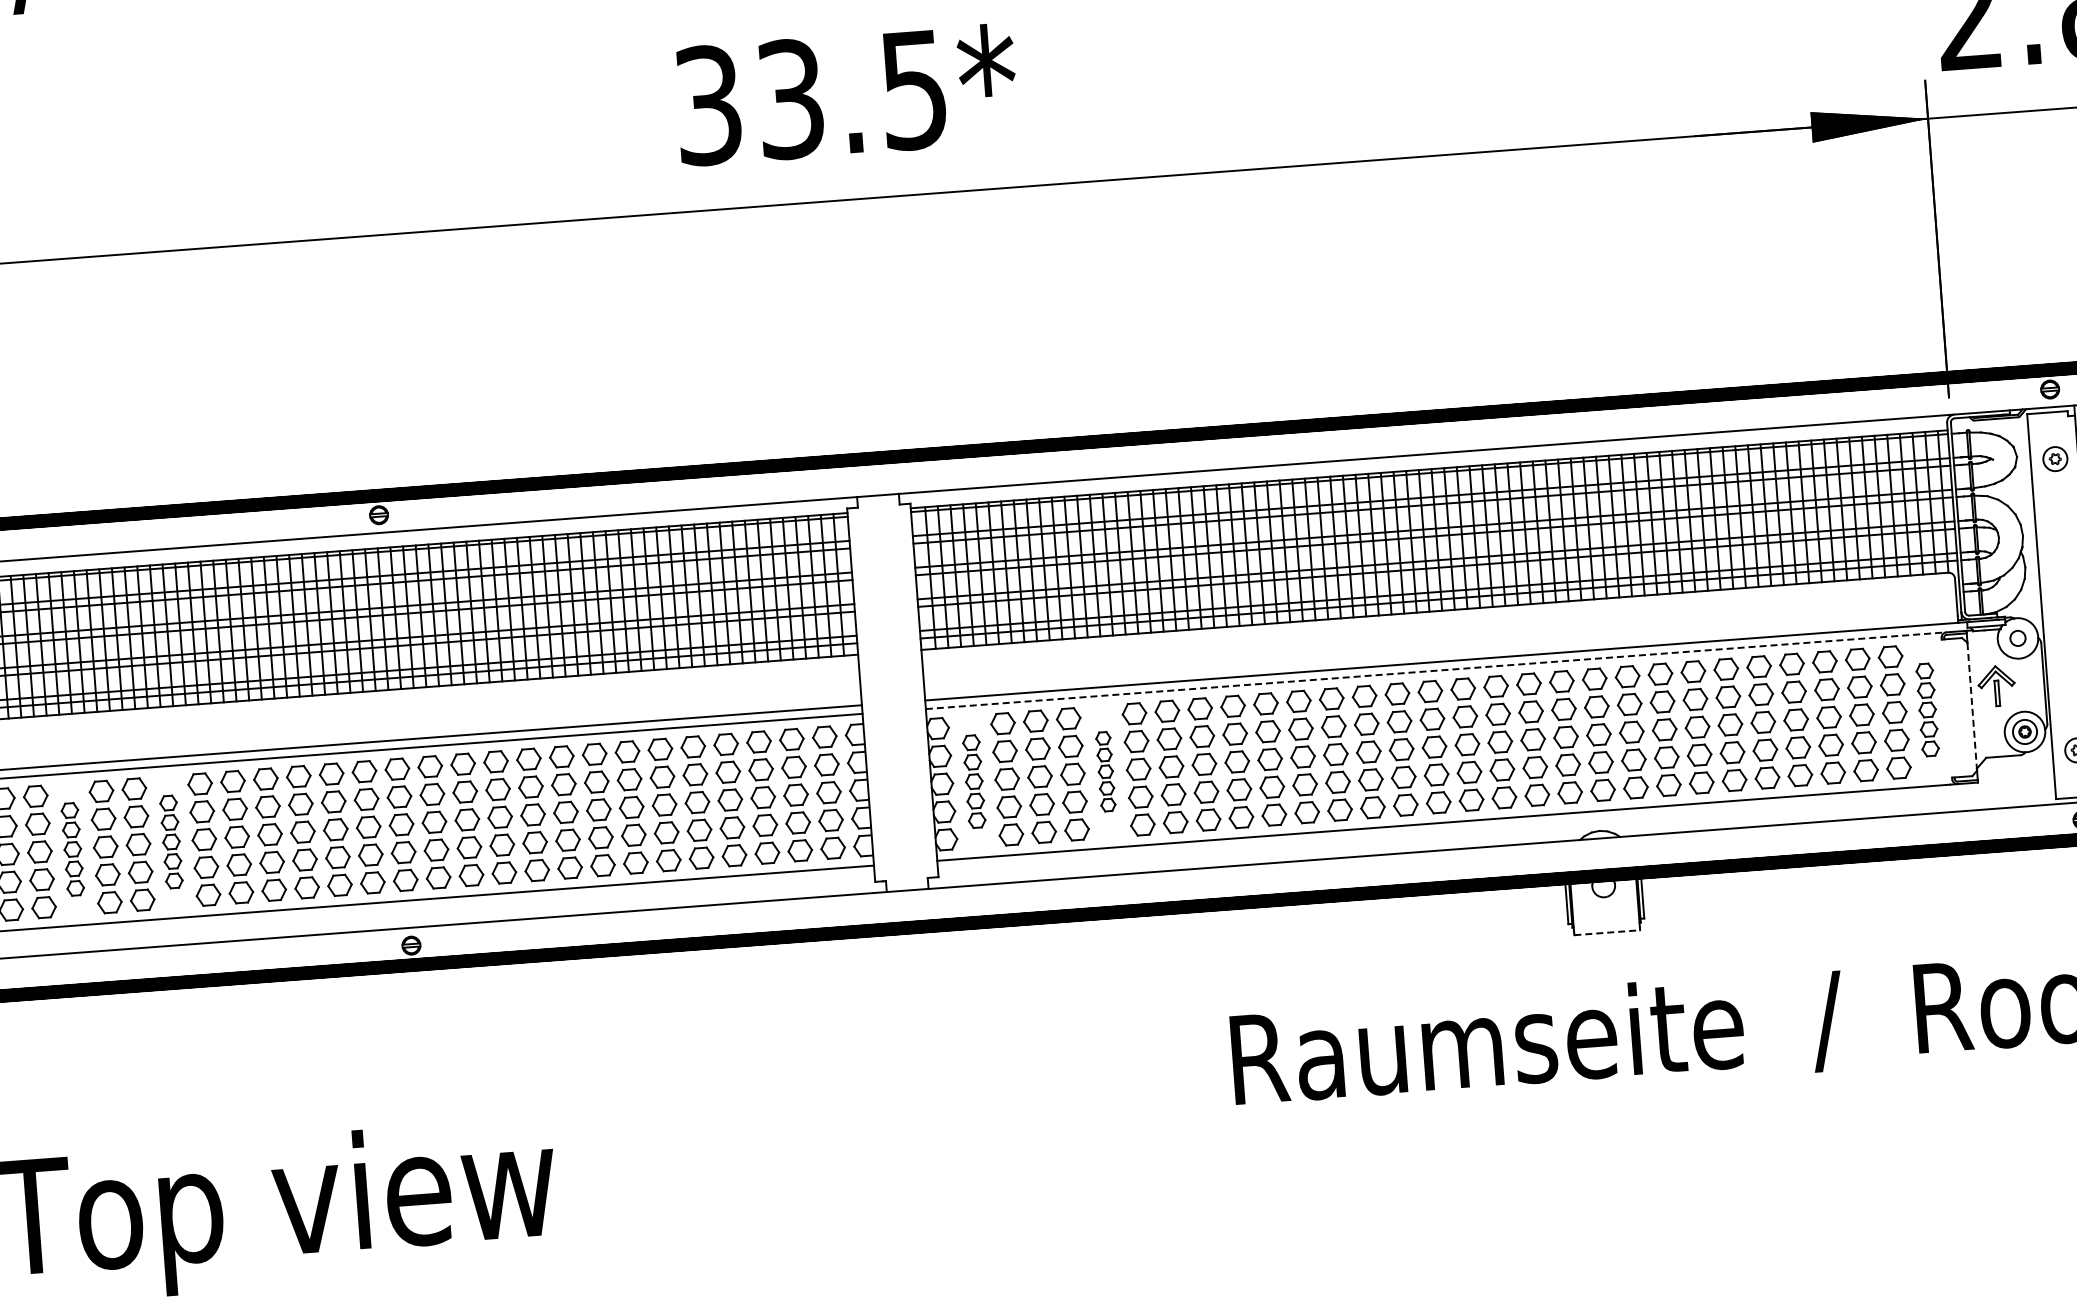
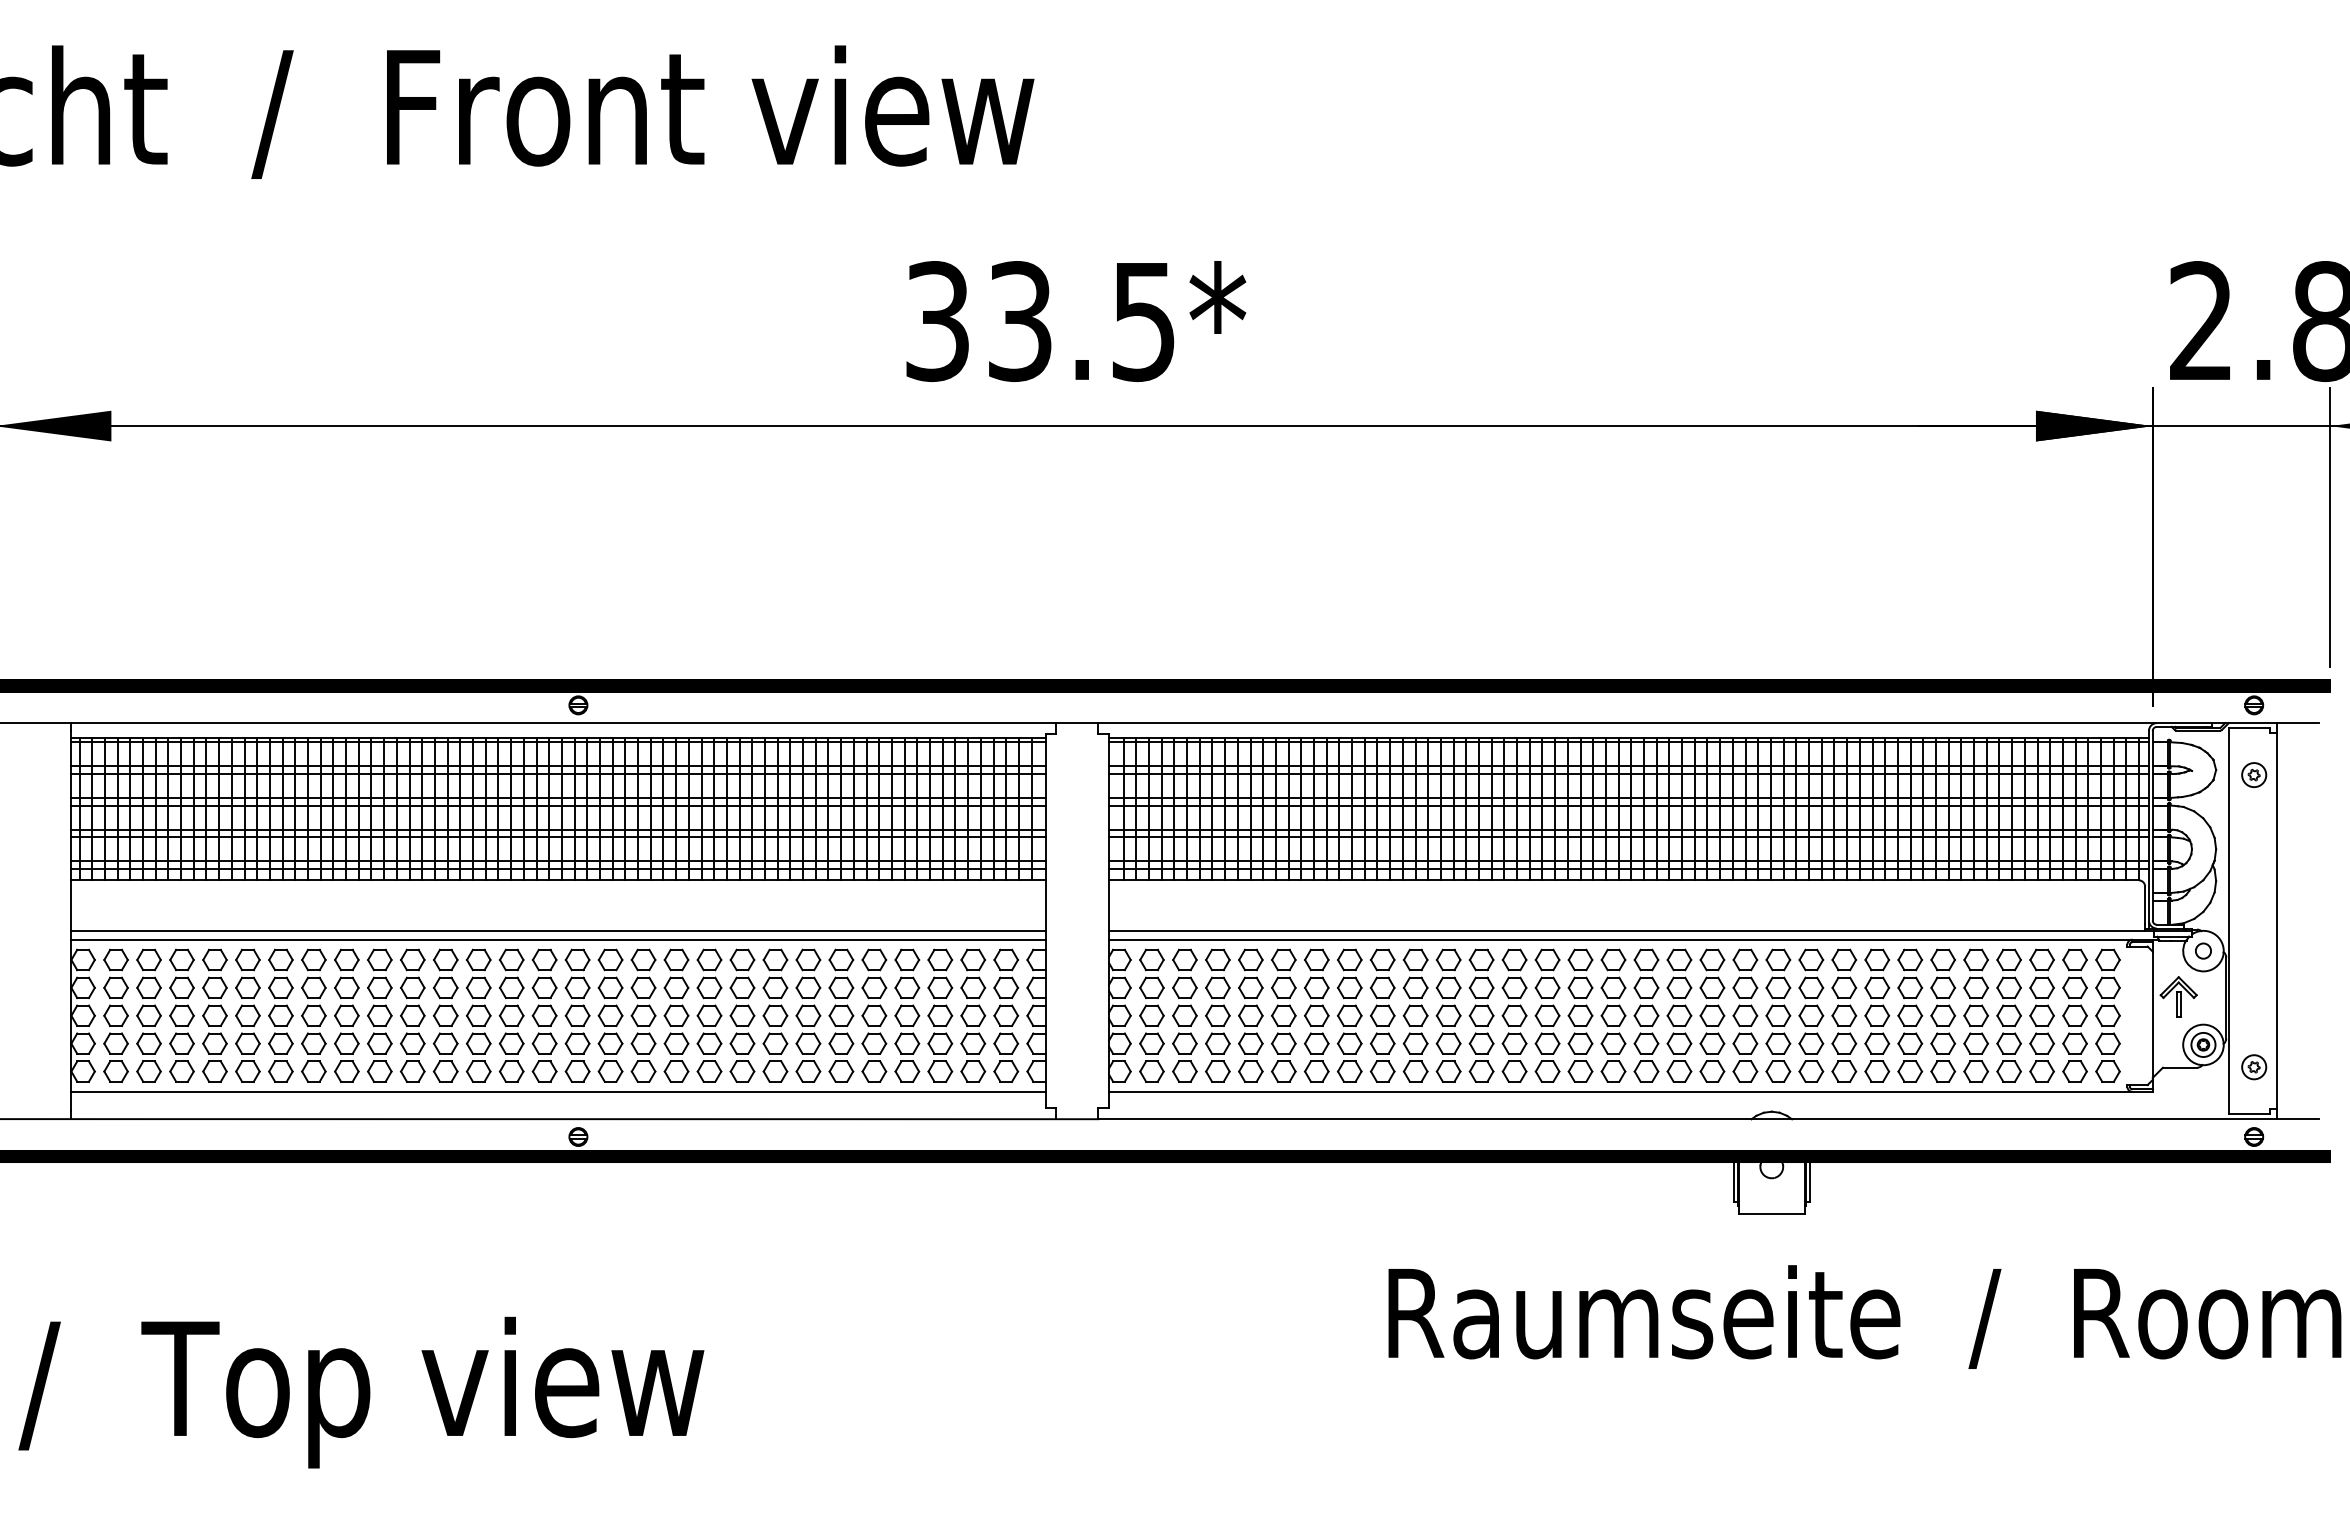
line: (1435, 670) -> (1620, 939), dashed -> solid
line: (1971, 706) -> (2152, 1015), dashed -> solid
part: (1927, 709) -> (2107, 1015), size x1.43
part: (1105, 771) -> (1283, 1015), size x1.67
part: (973, 781) -> (1151, 1015), size x1.43
part: (171, 841) -> (346, 1015), size x1.43
part: (72, 849) -> (247, 1015), size x1.43
line: (1606, 932) -> (1771, 1213), dashed -> solid

